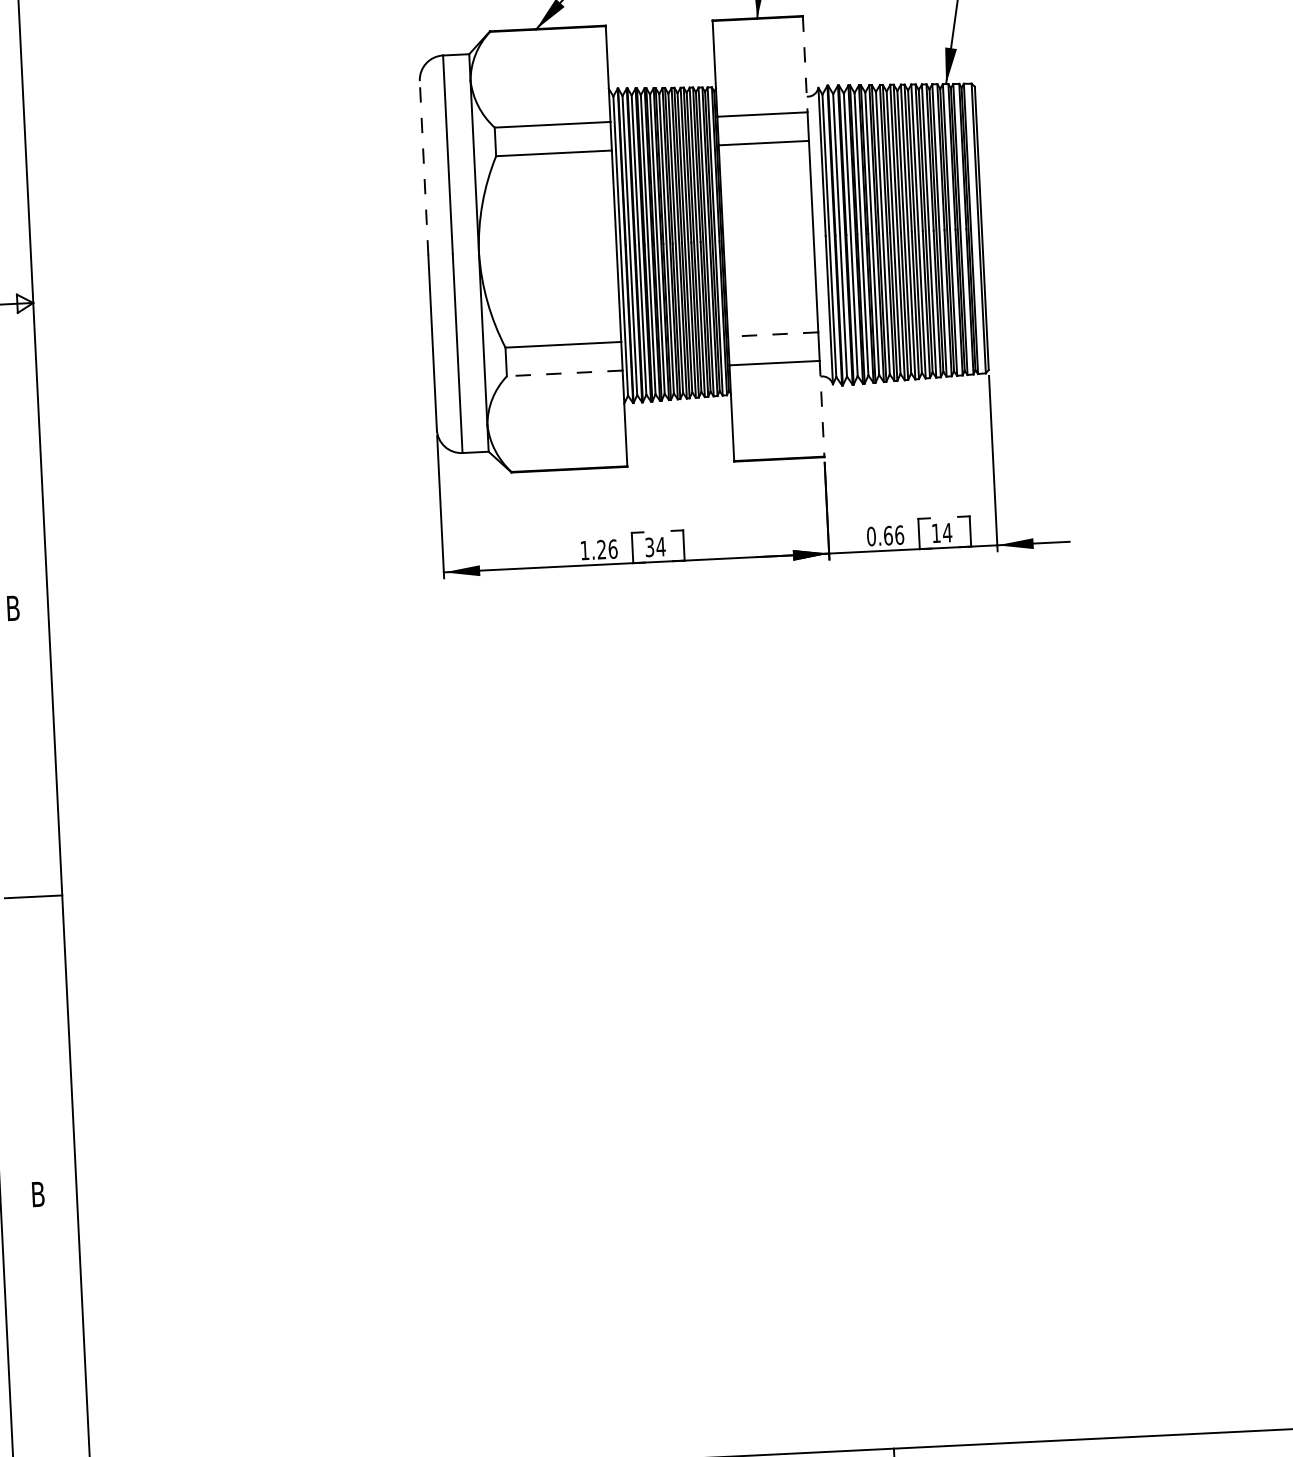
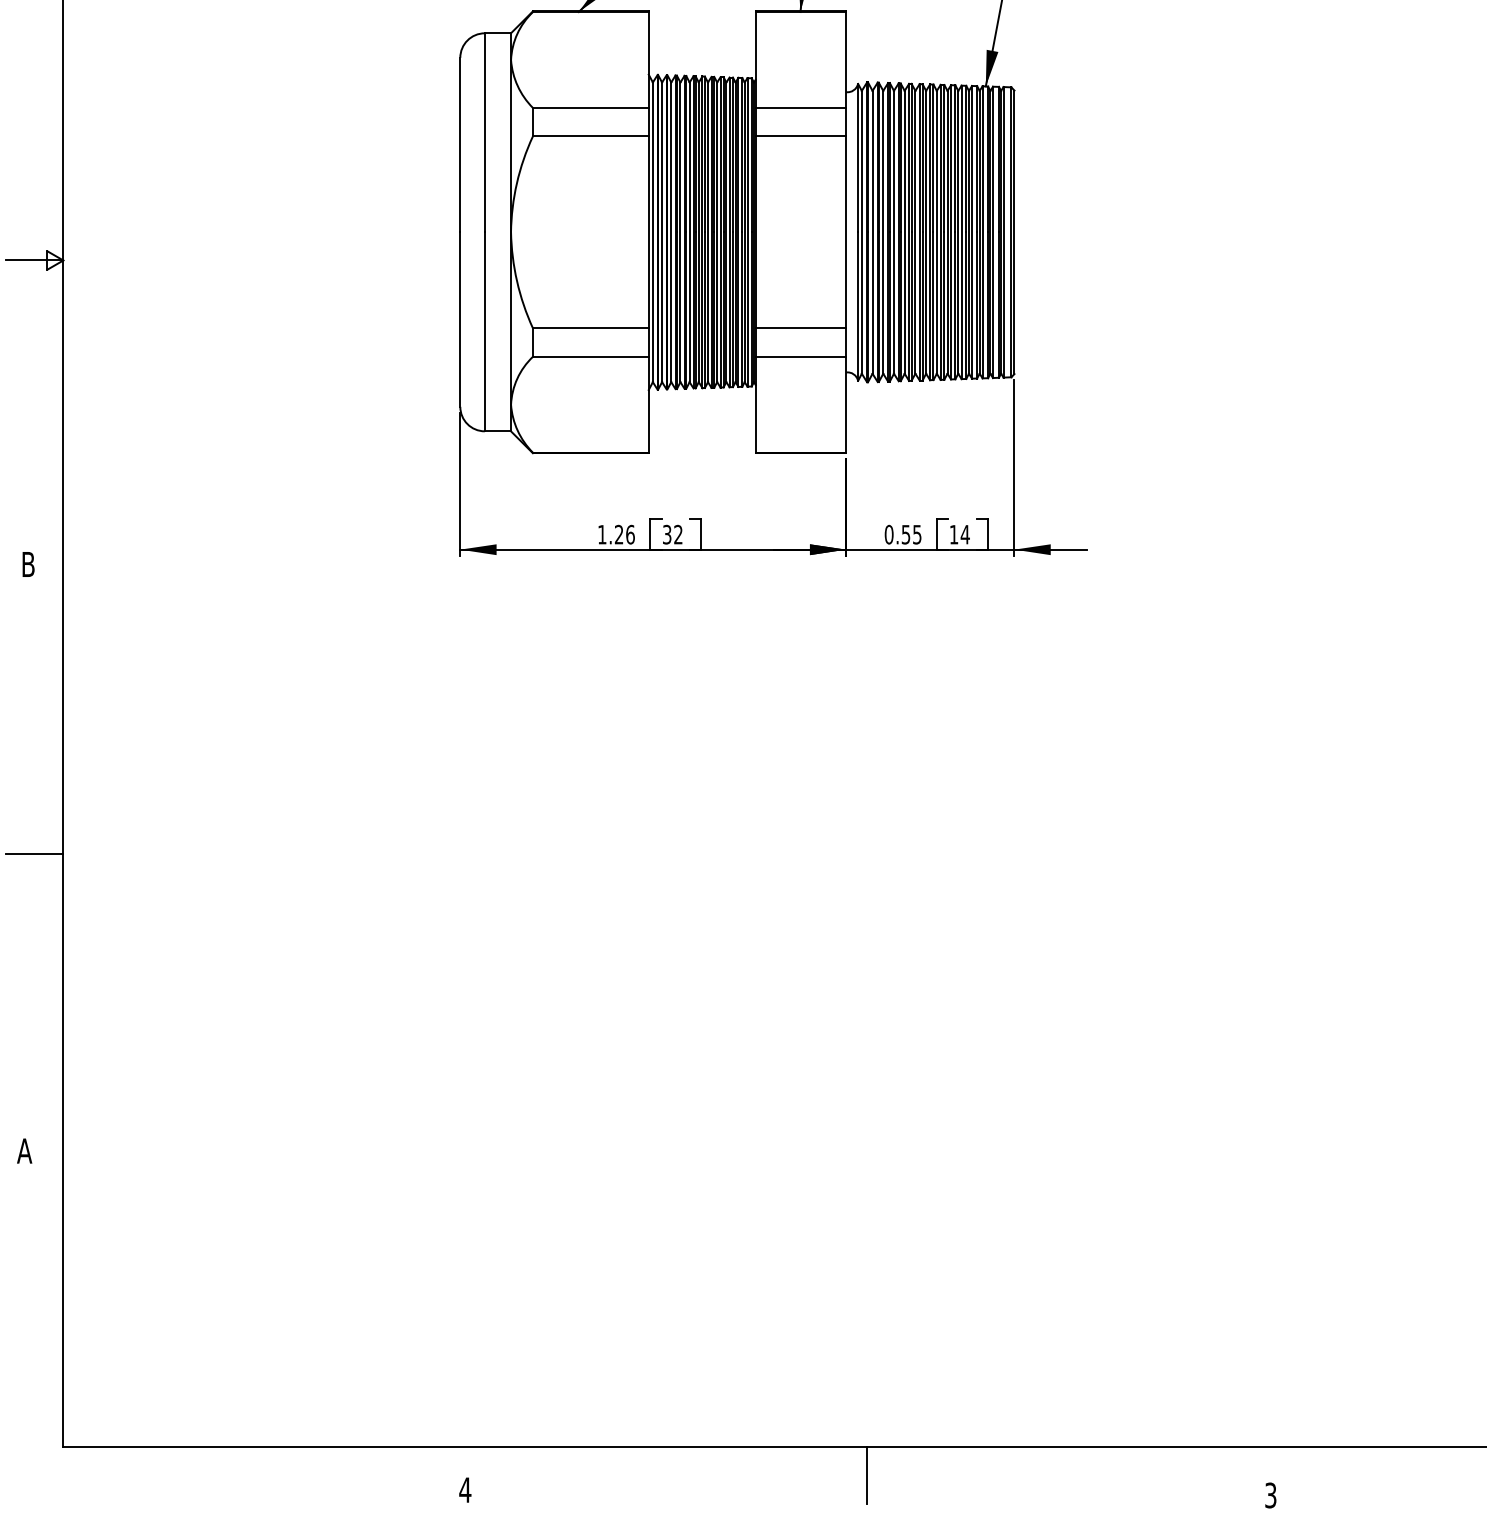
line: (805, 63) -> (846, 59), dashed -> solid
line: (424, 167) -> (460, 144), dashed -> solid
line: (772, 334) -> (800, 328), dashed -> solid
line: (564, 373) -> (590, 356), dashed -> solid
line: (822, 408) -> (846, 404), dashed -> solid
text: (893, 535) -> (911, 534), 0.66 -> 0.55
text: (661, 546) -> (678, 534), 34 -> 32
text: (37, 1193) -> (24, 1150), B -> A

